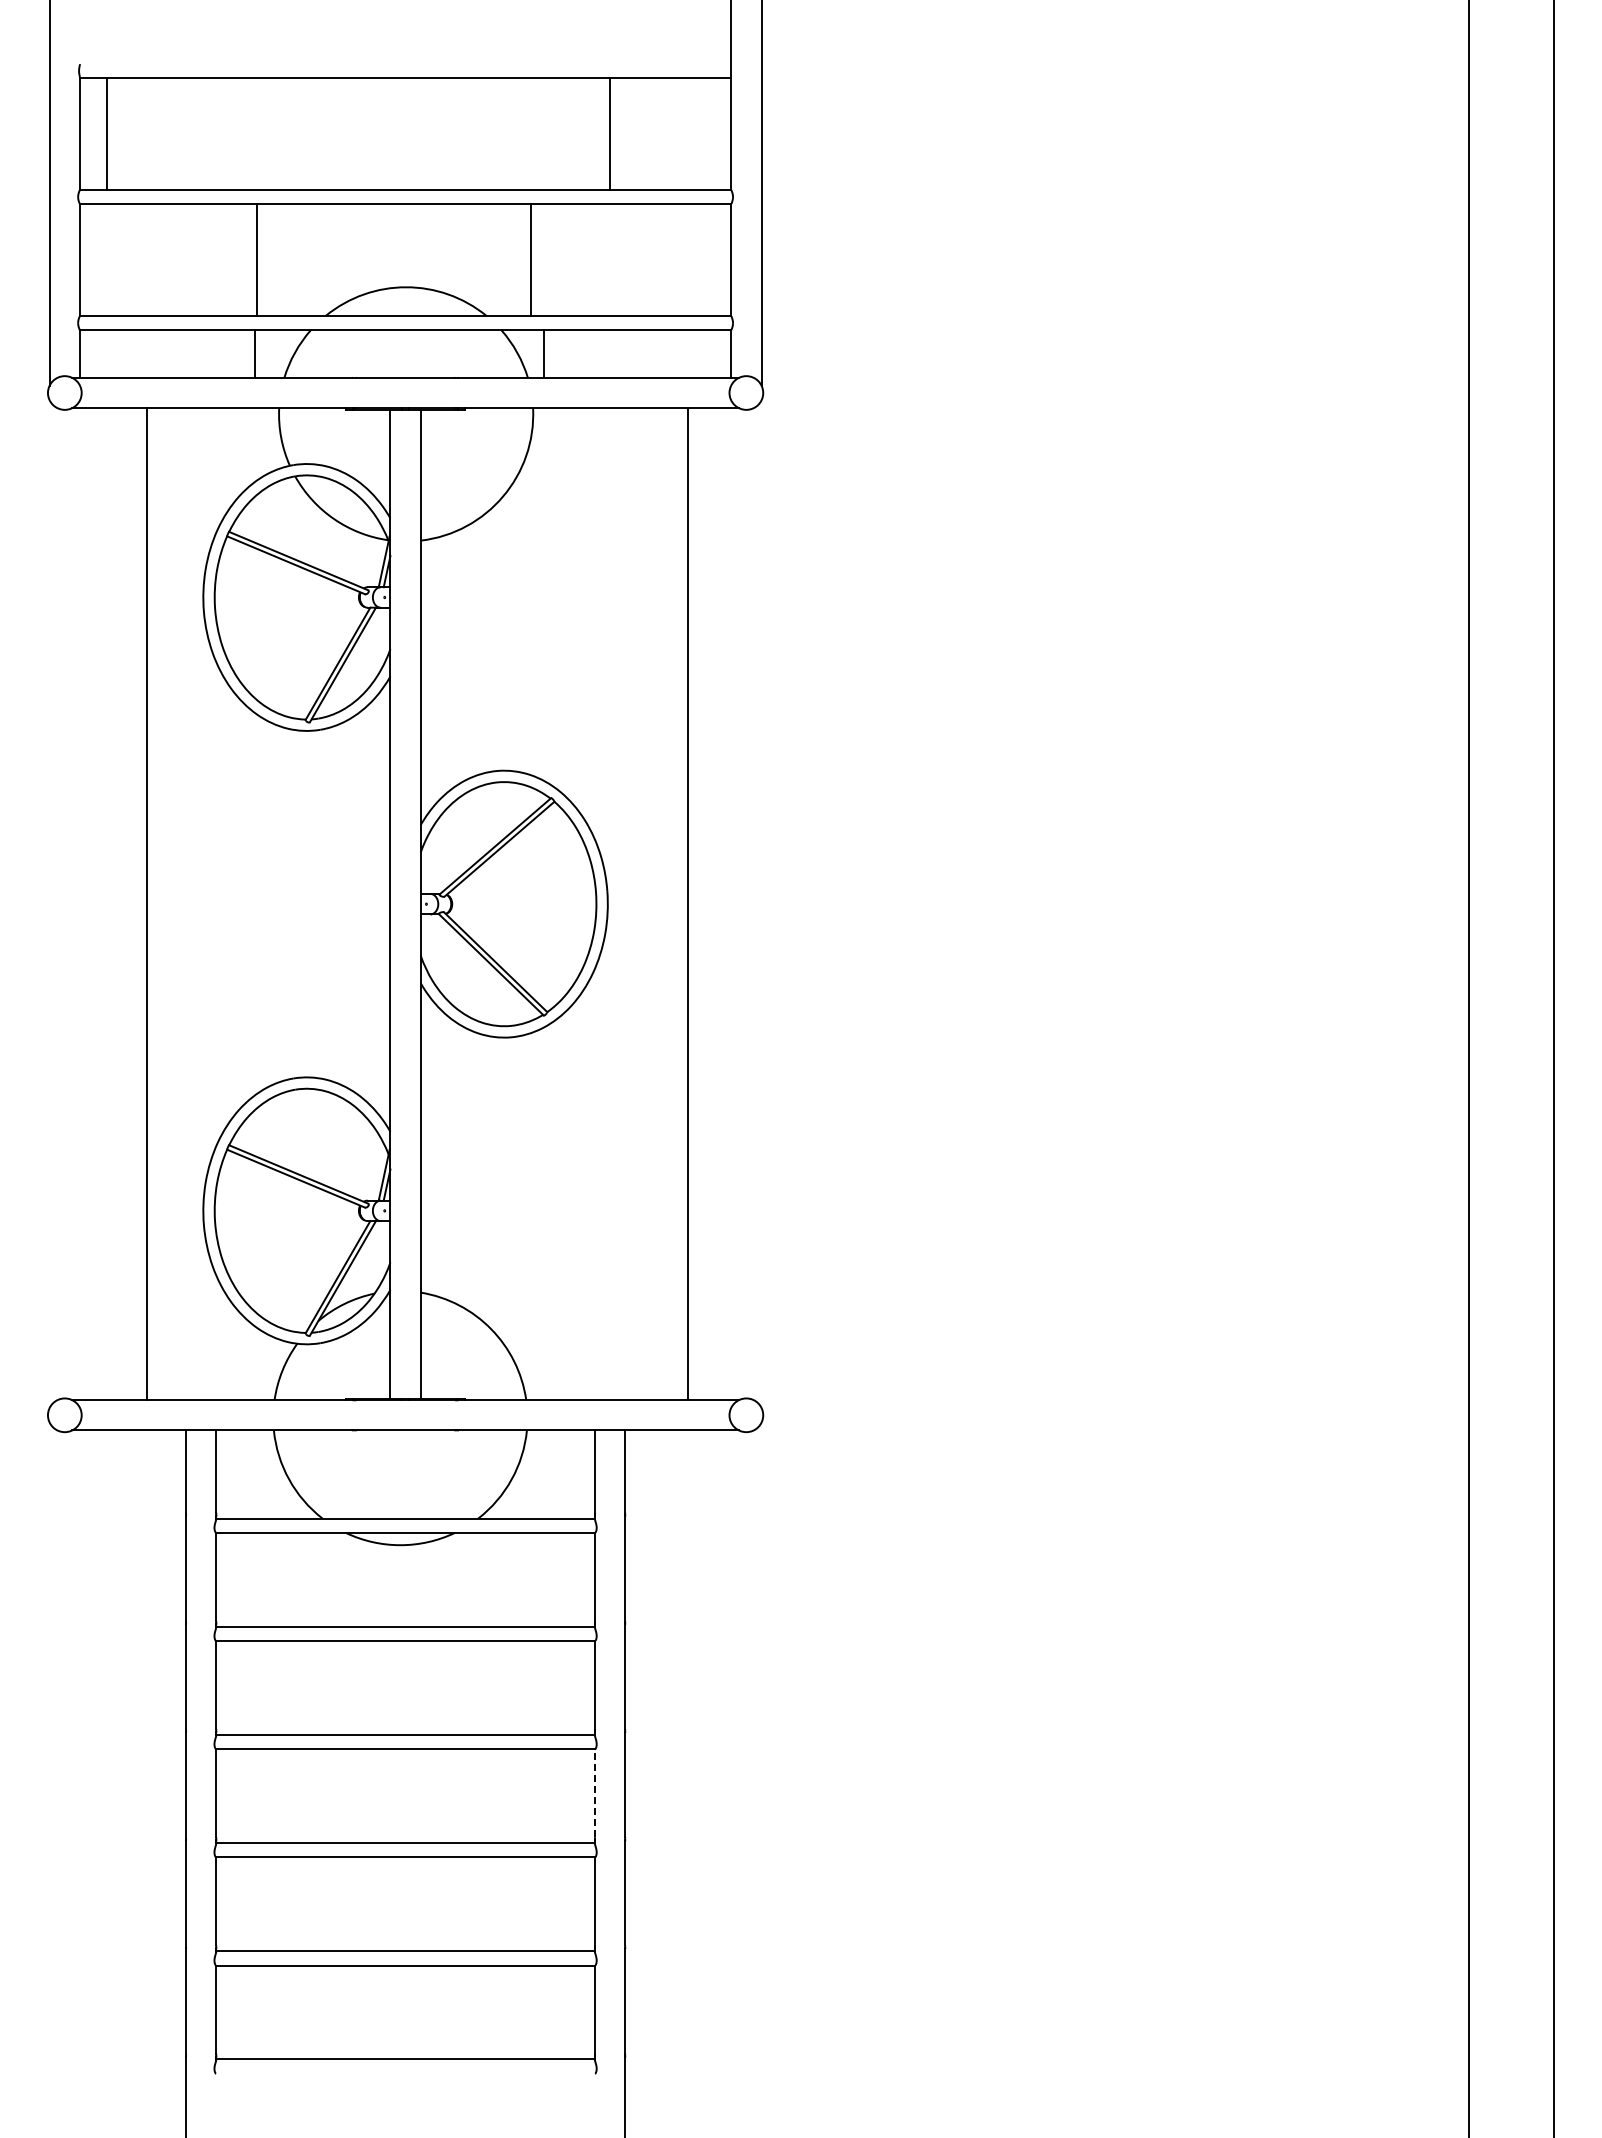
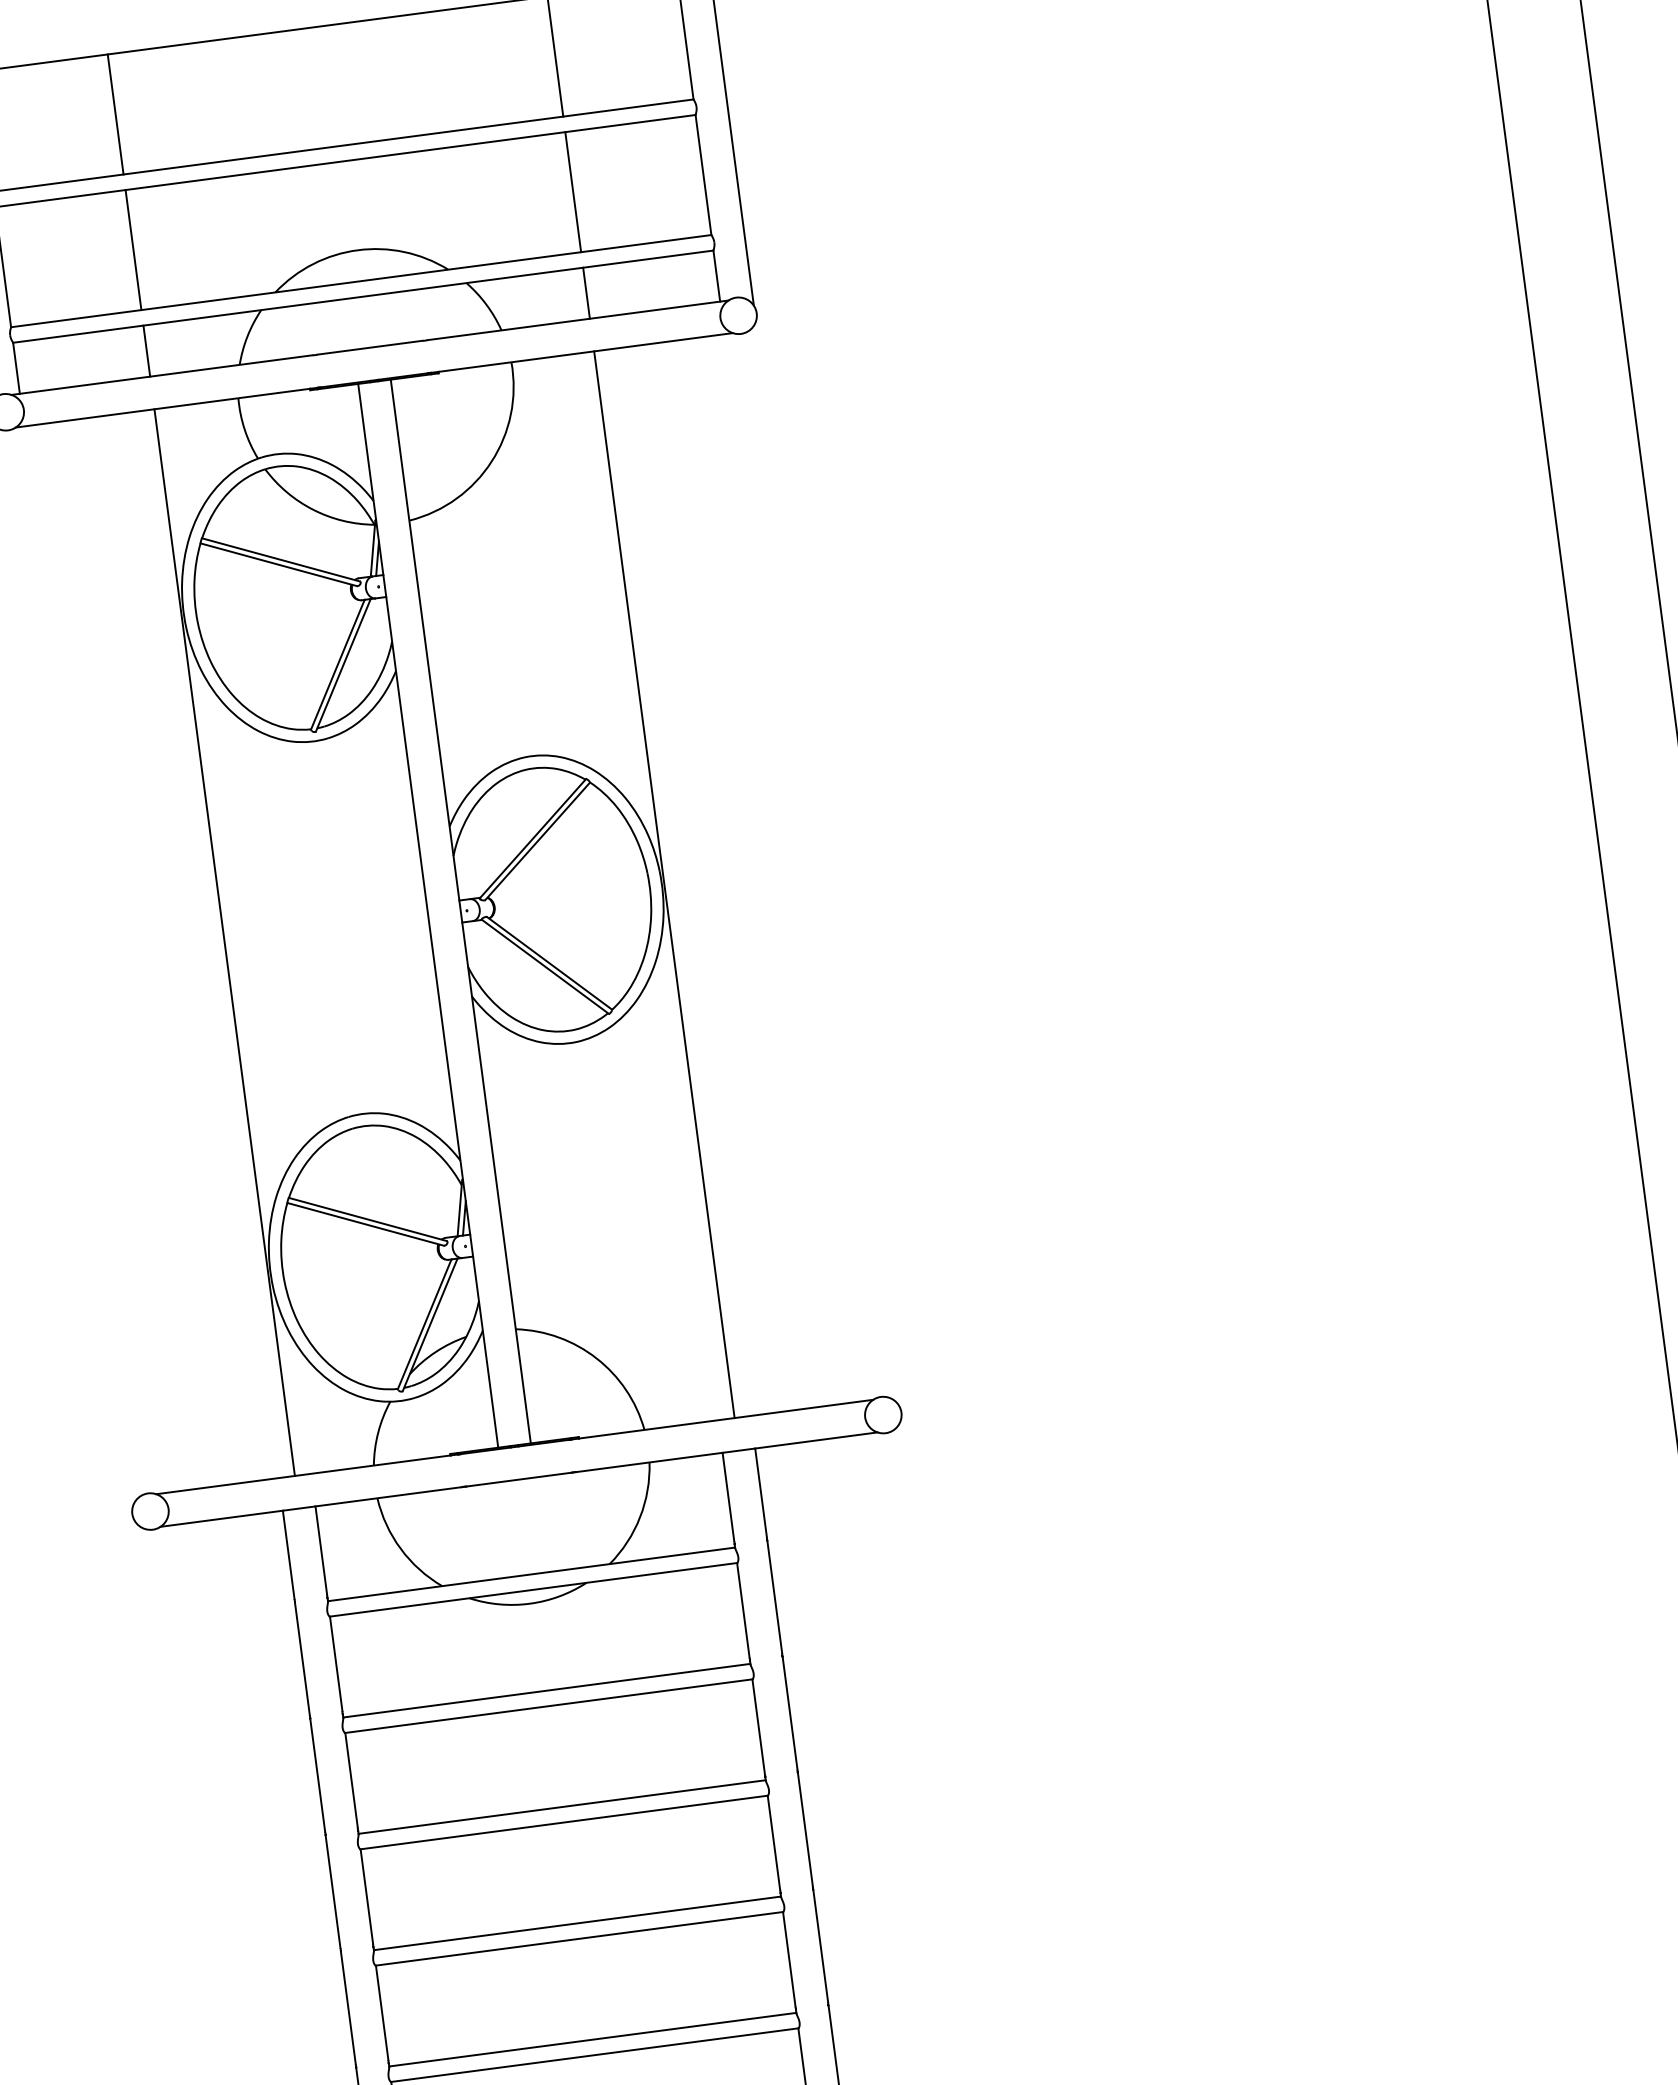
line: (107, 133) -> (115, 113), moved
line: (257, 259) -> (133, 249), moved
line: (531, 259) -> (573, 191), moved
line: (255, 353) -> (147, 350), moved
line: (544, 353) -> (586, 292), moved
line: (147, 904) -> (225, 942), moved
line: (688, 904) -> (664, 885), moved
line: (594, 1793) -> (773, 1843), dashed -> solid

